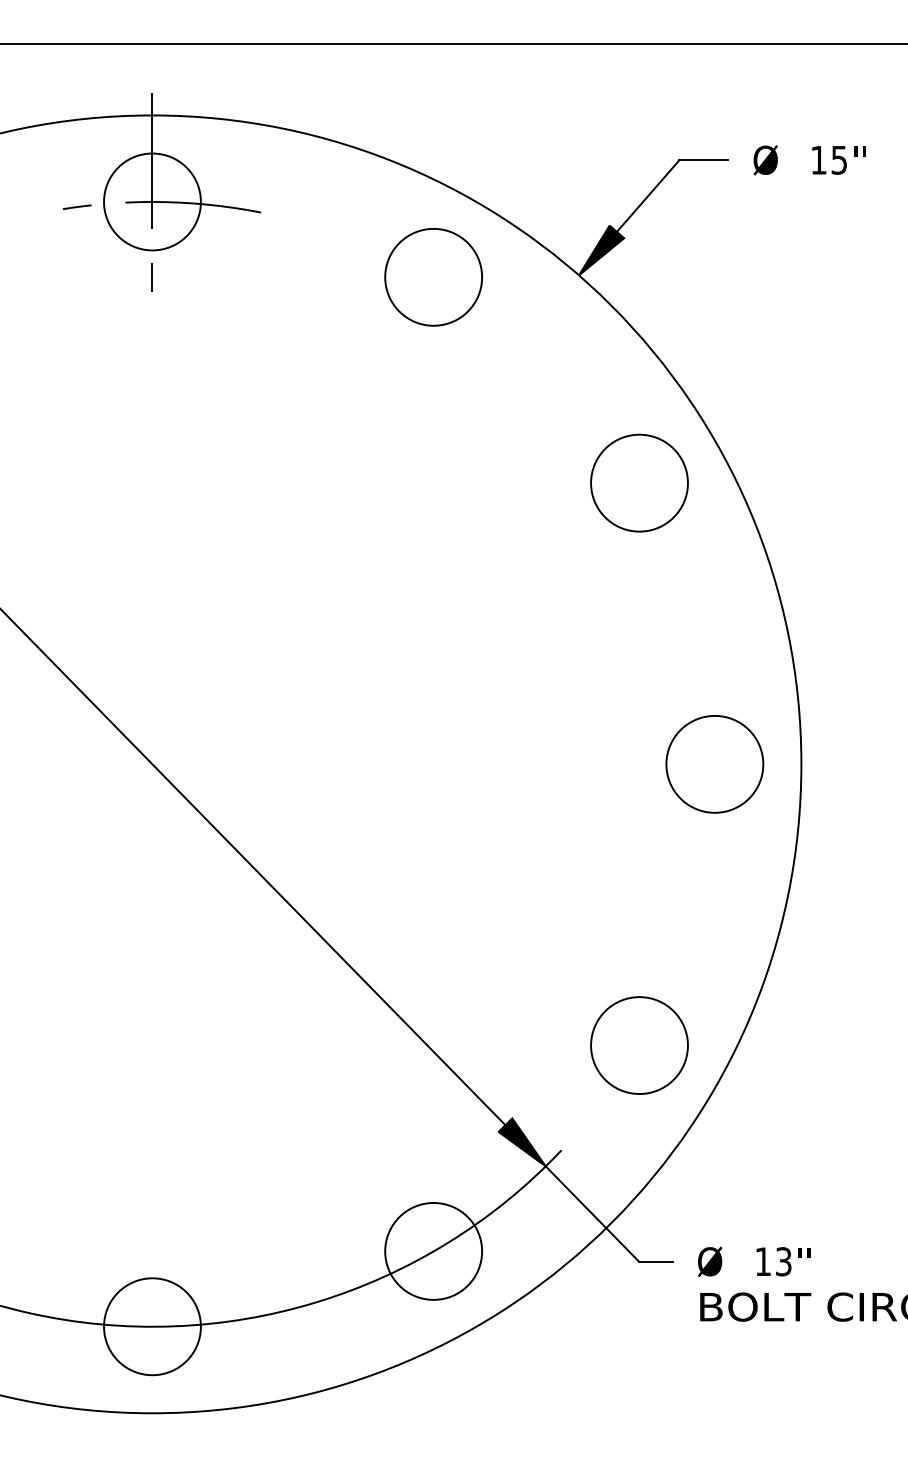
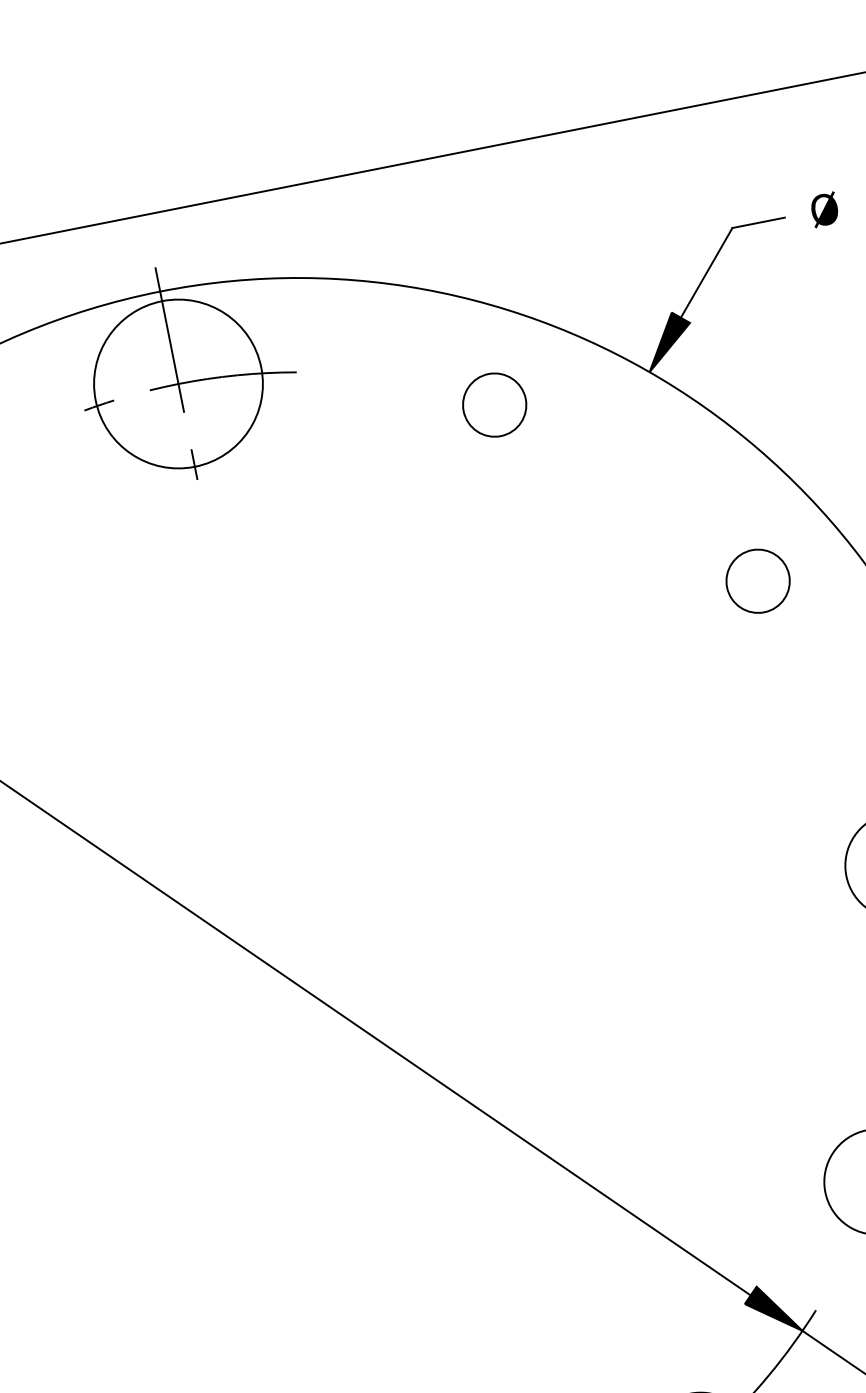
circle: (152, 201) -> (178, 383), size x1.6
circle: (433, 277) -> (494, 405), size x0.6
circle: (639, 482) -> (757, 580), size x0.6

